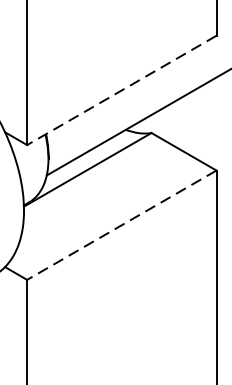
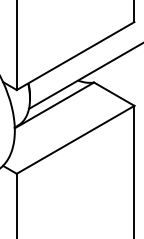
line: (121, 91) -> (75, 56), dashed -> solid
line: (121, 224) -> (75, 139), dashed -> solid

